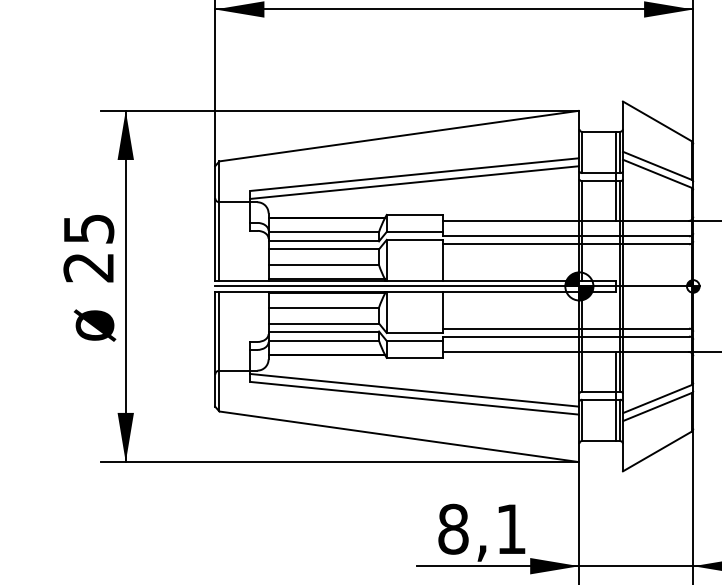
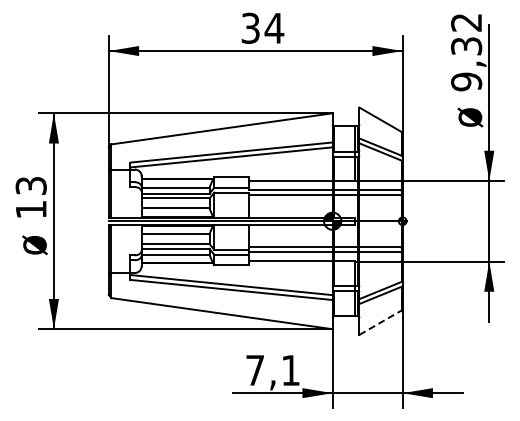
text: (87, 247) -> (30, 197), 25 -> 13
line: (657, 451) -> (380, 322), solid -> dashed
text: (453, 529) -> (255, 370), 8,1 -> 7,1

